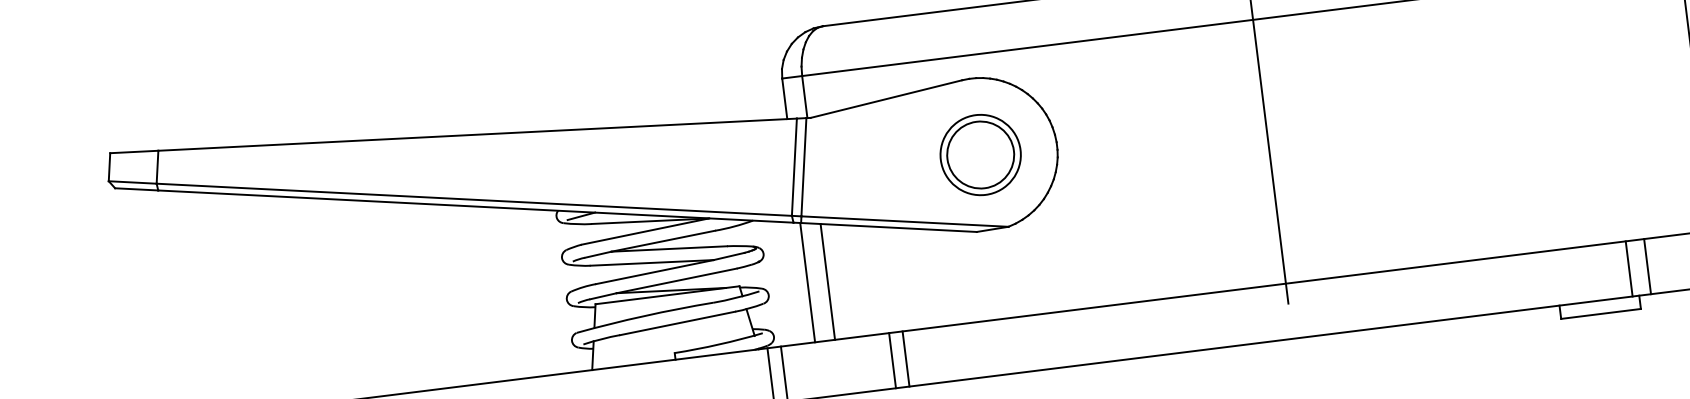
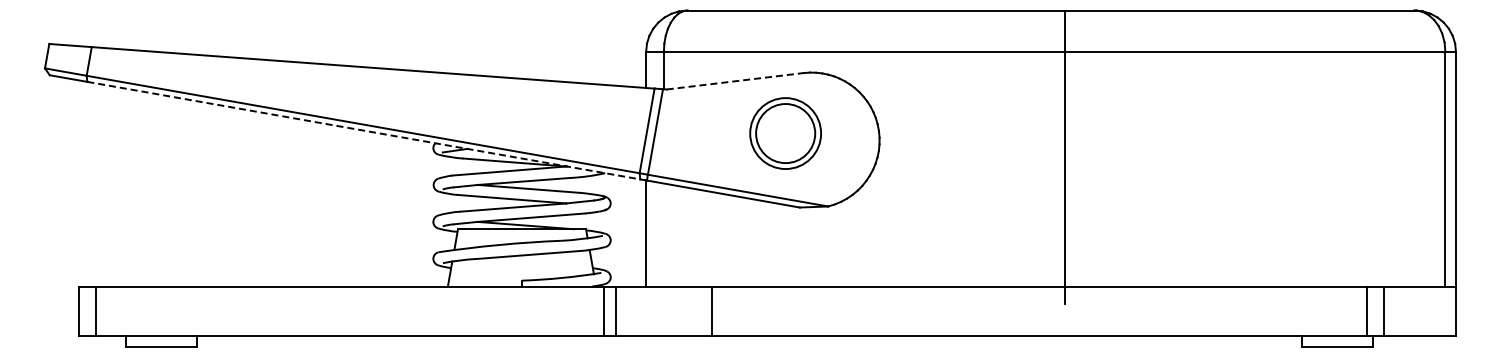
line: (886, 99) -> (735, 81), solid -> dashed
part: (980, 154) -> (785, 133), moved
line: (475, 206) -> (363, 130), solid -> dashed
line: (827, 281) -> (663, 234), removed
line: (906, 358) -> (724, 310), removed

